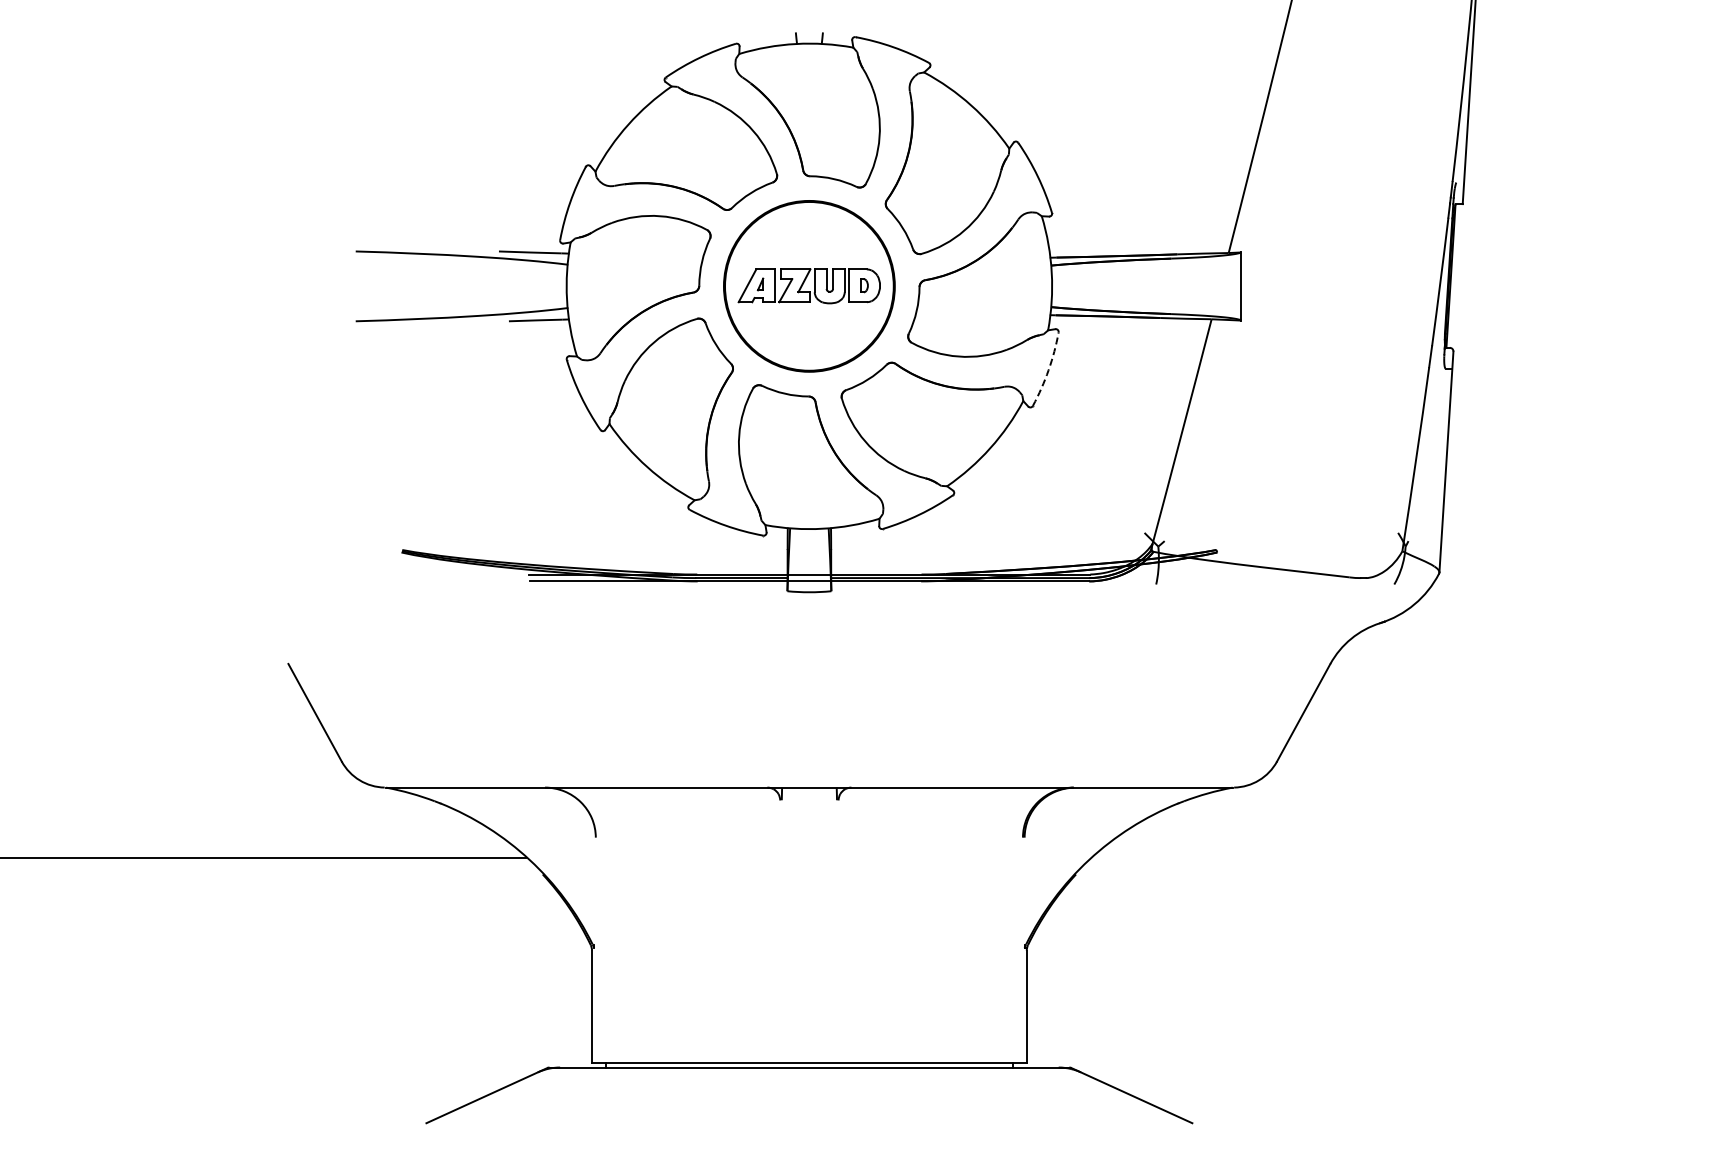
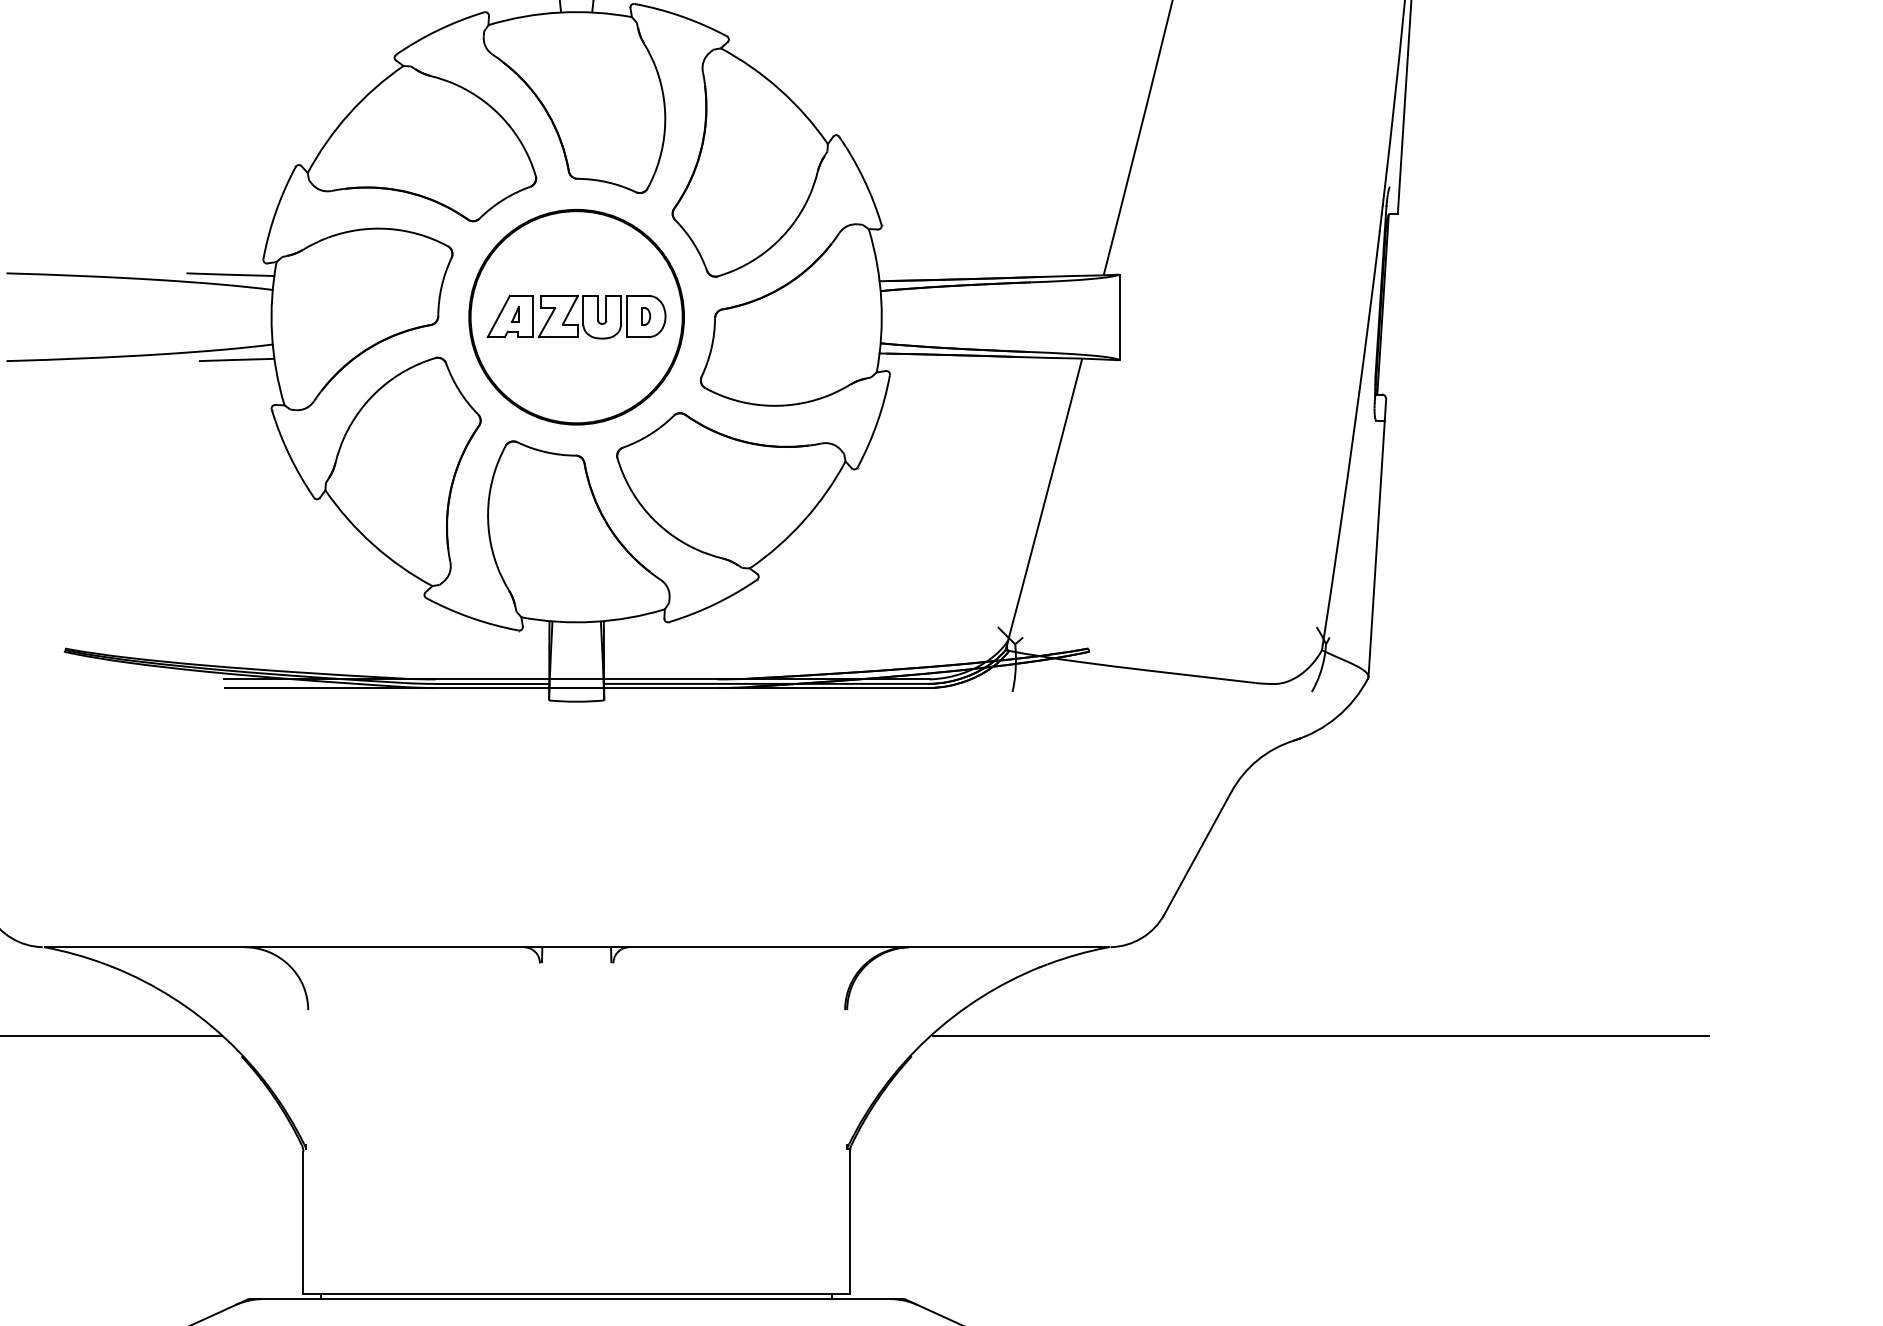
arc: (1048, 370) -> (877, 422), dashed -> solid
line: (1401, 858) -> (1320, 1036), added

